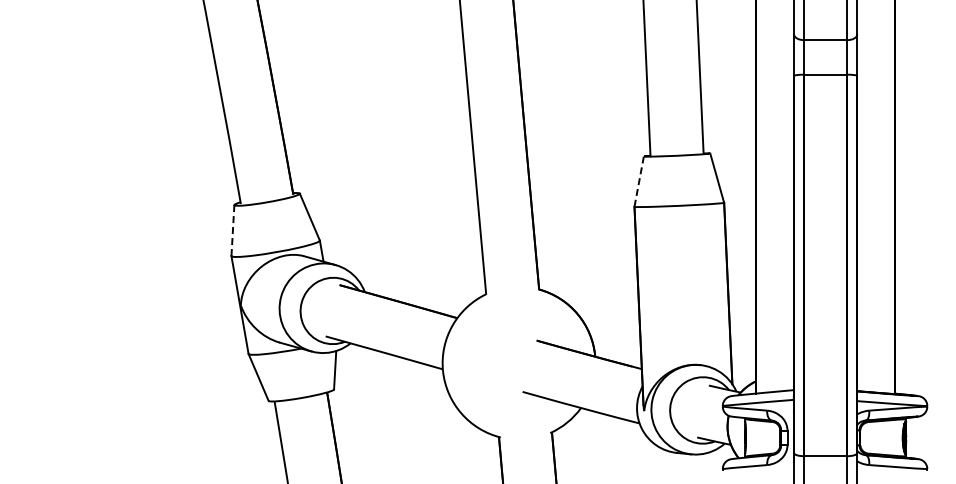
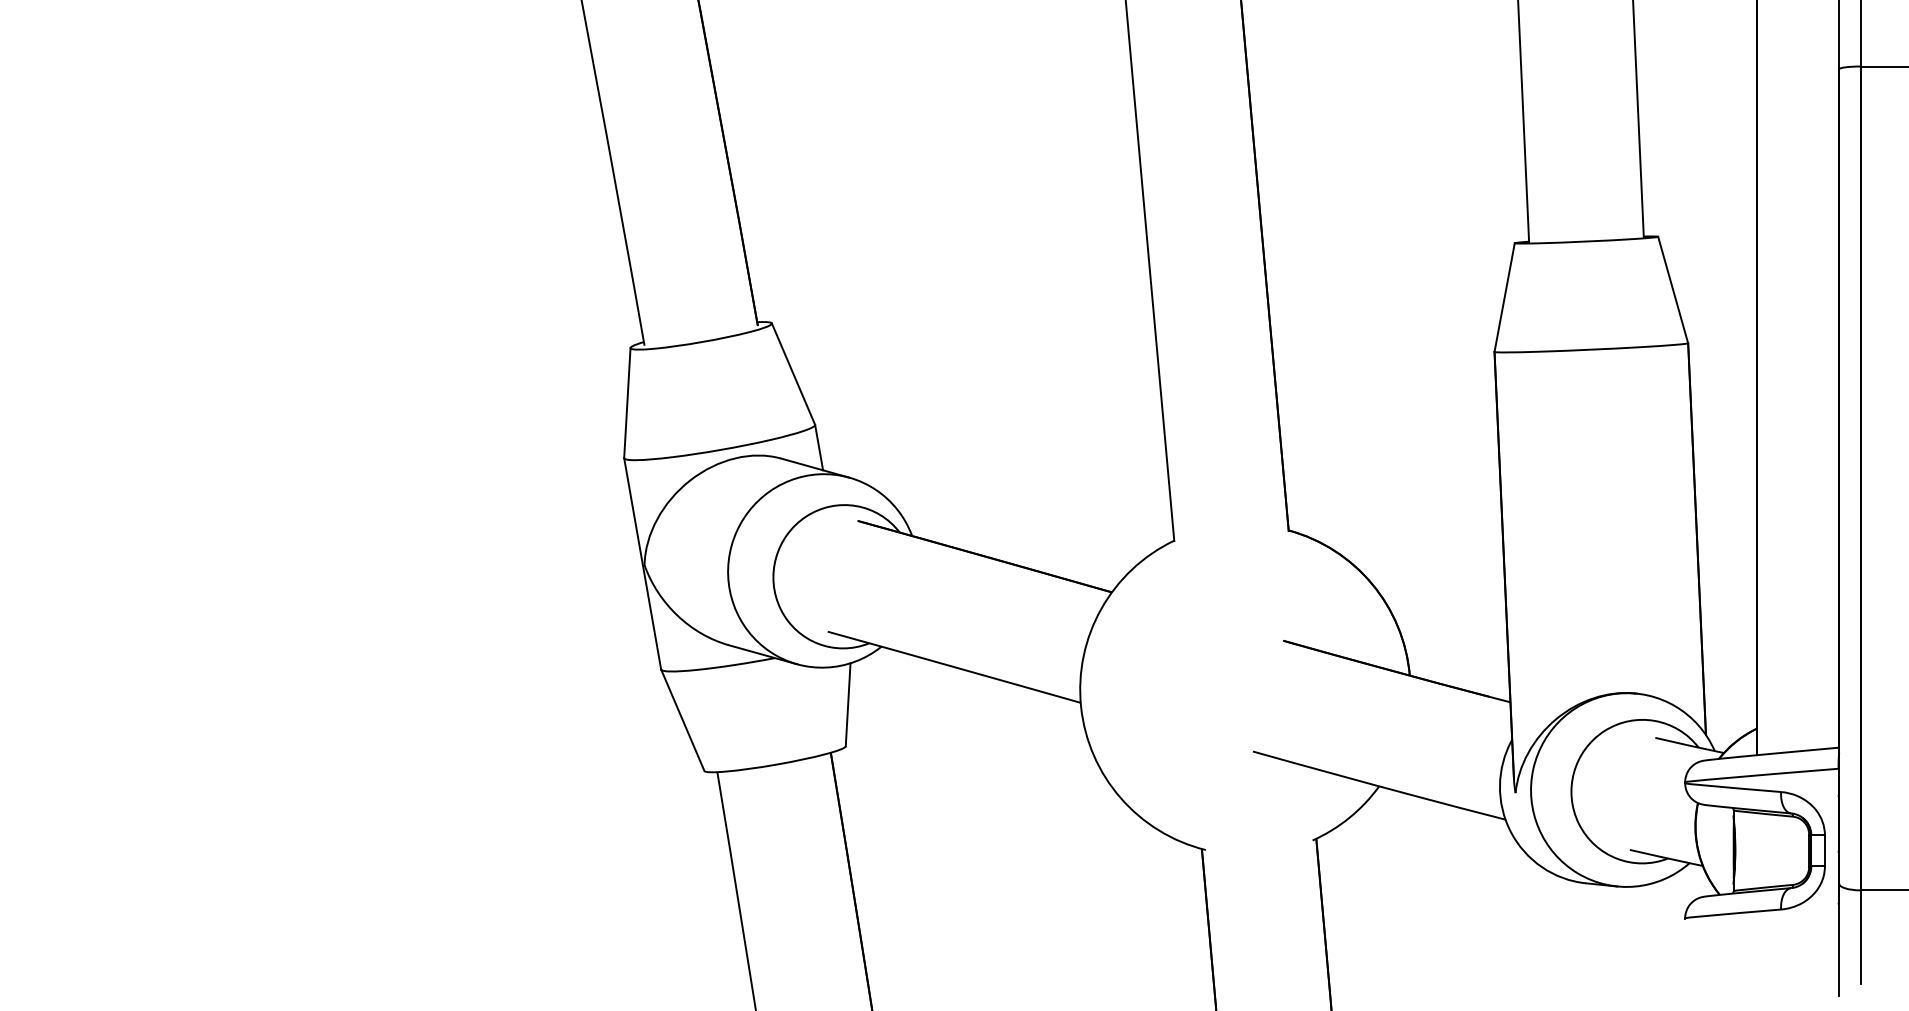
line: (639, 181) -> (1505, 297), dashed -> solid
line: (232, 231) -> (626, 405), dashed -> solid

